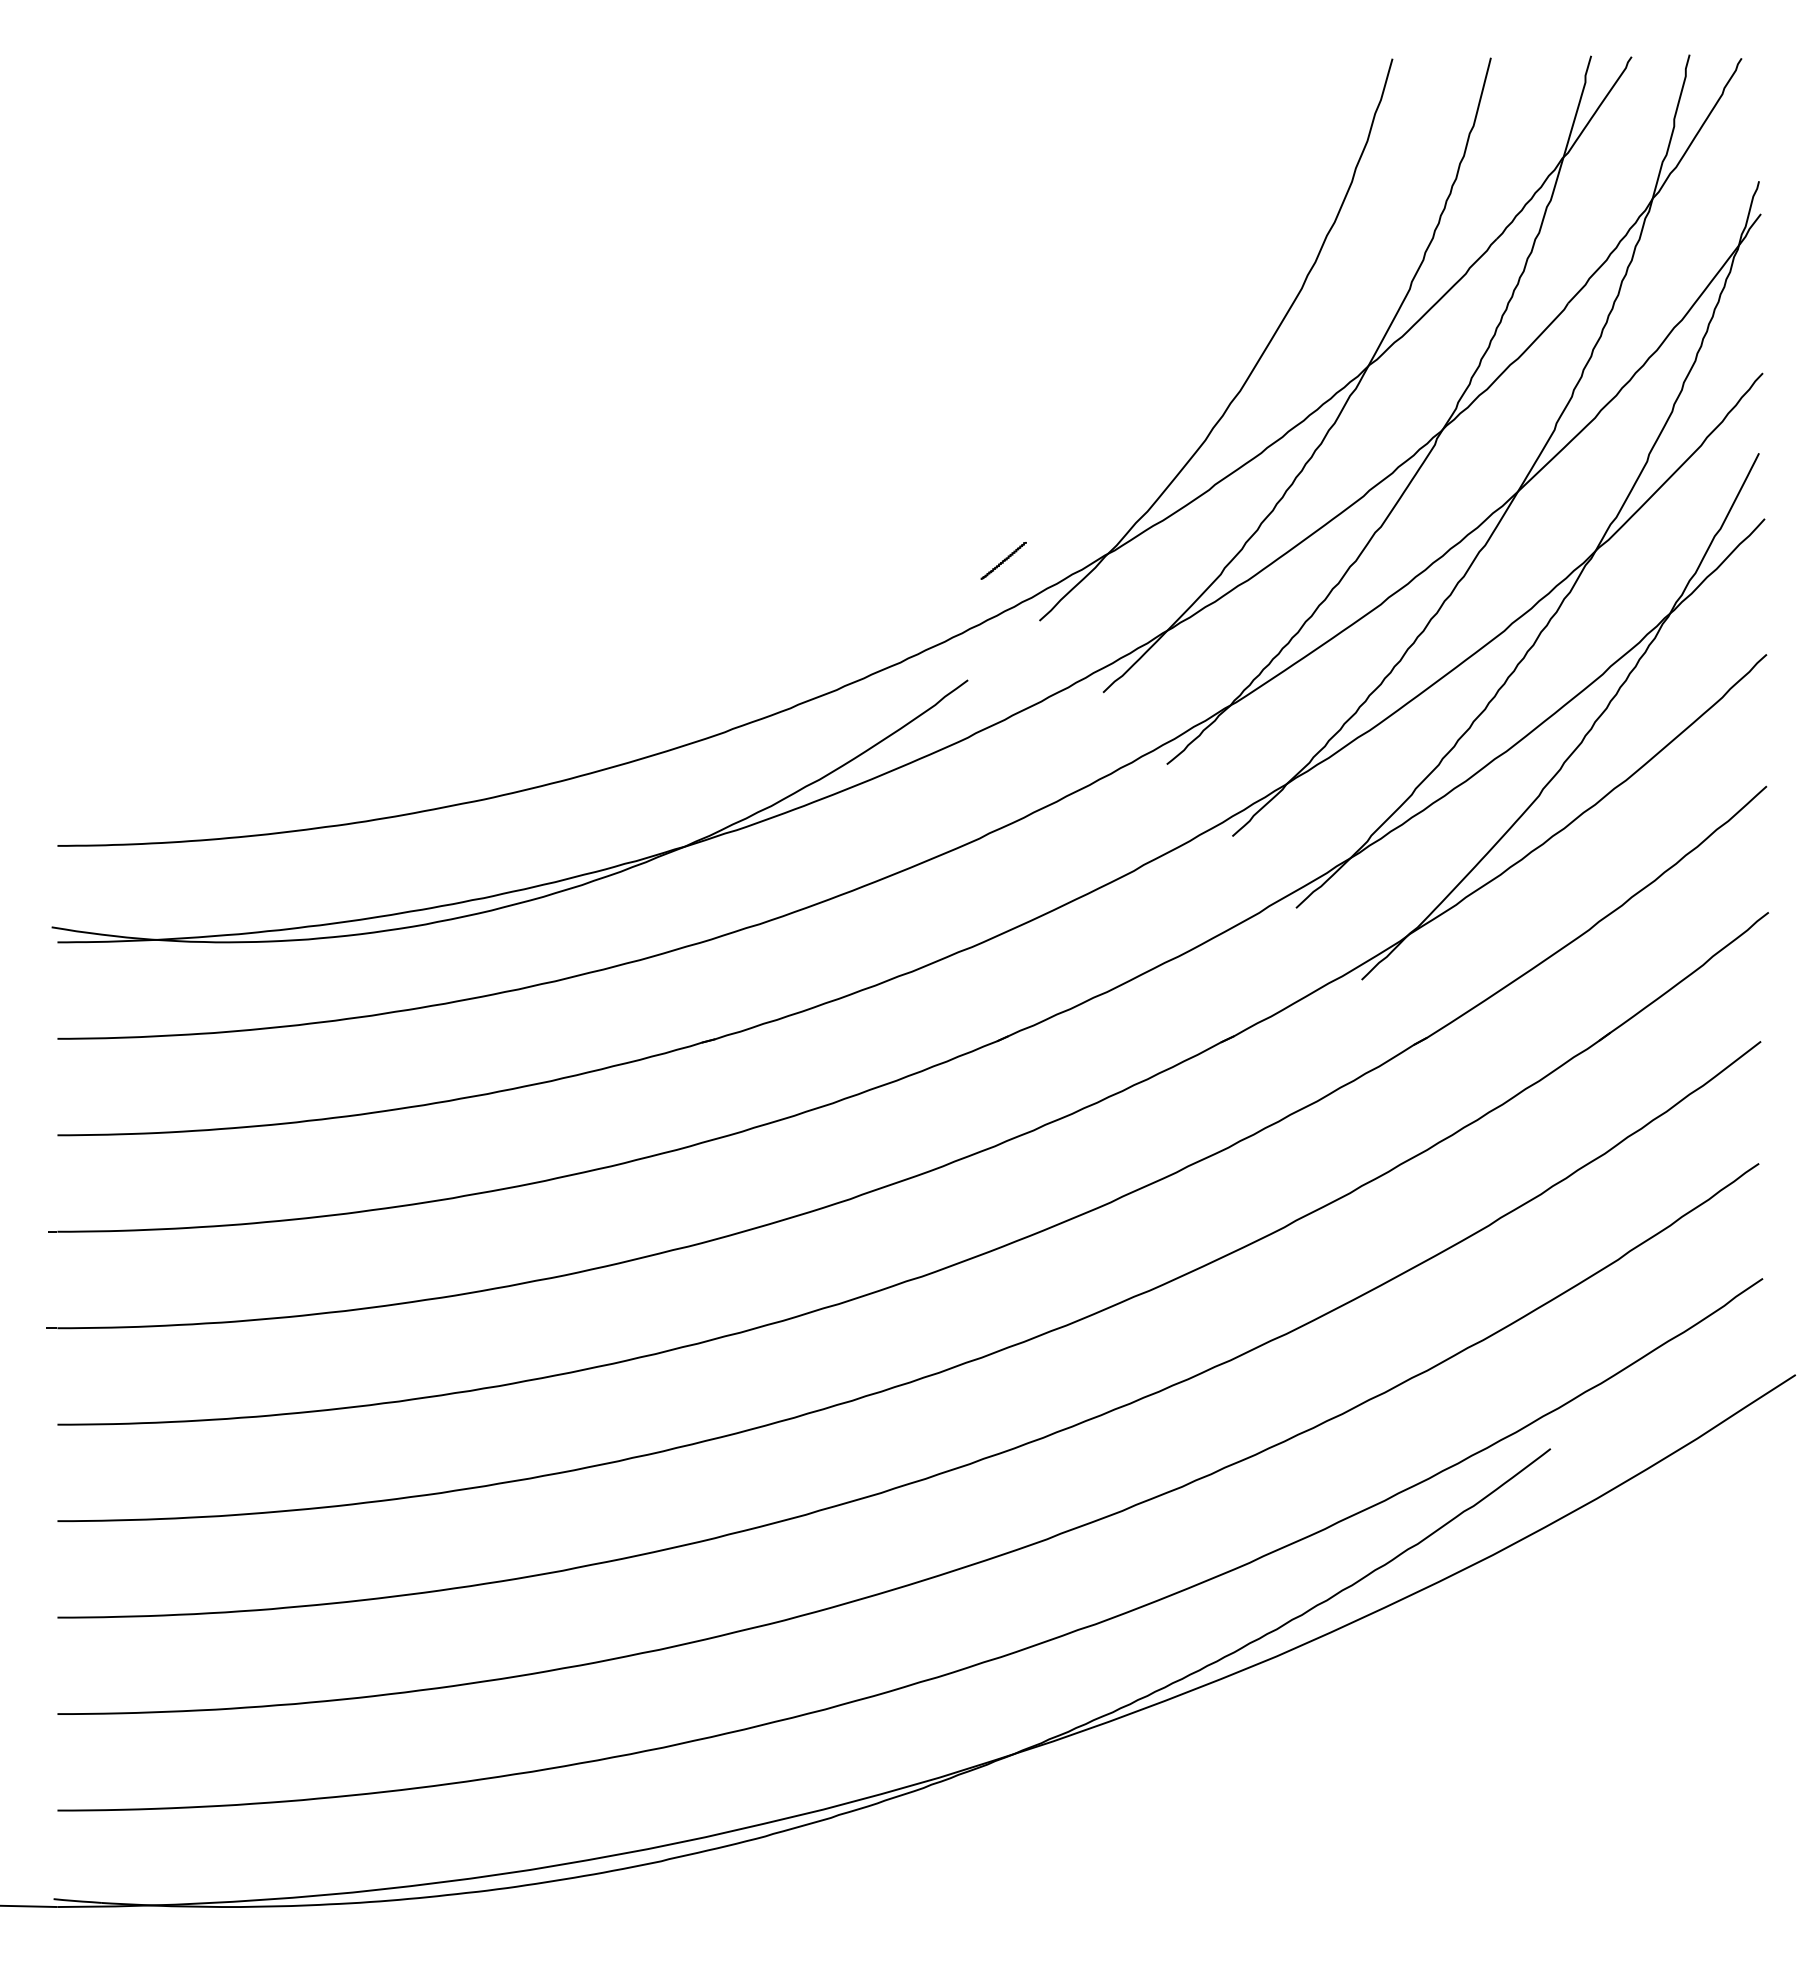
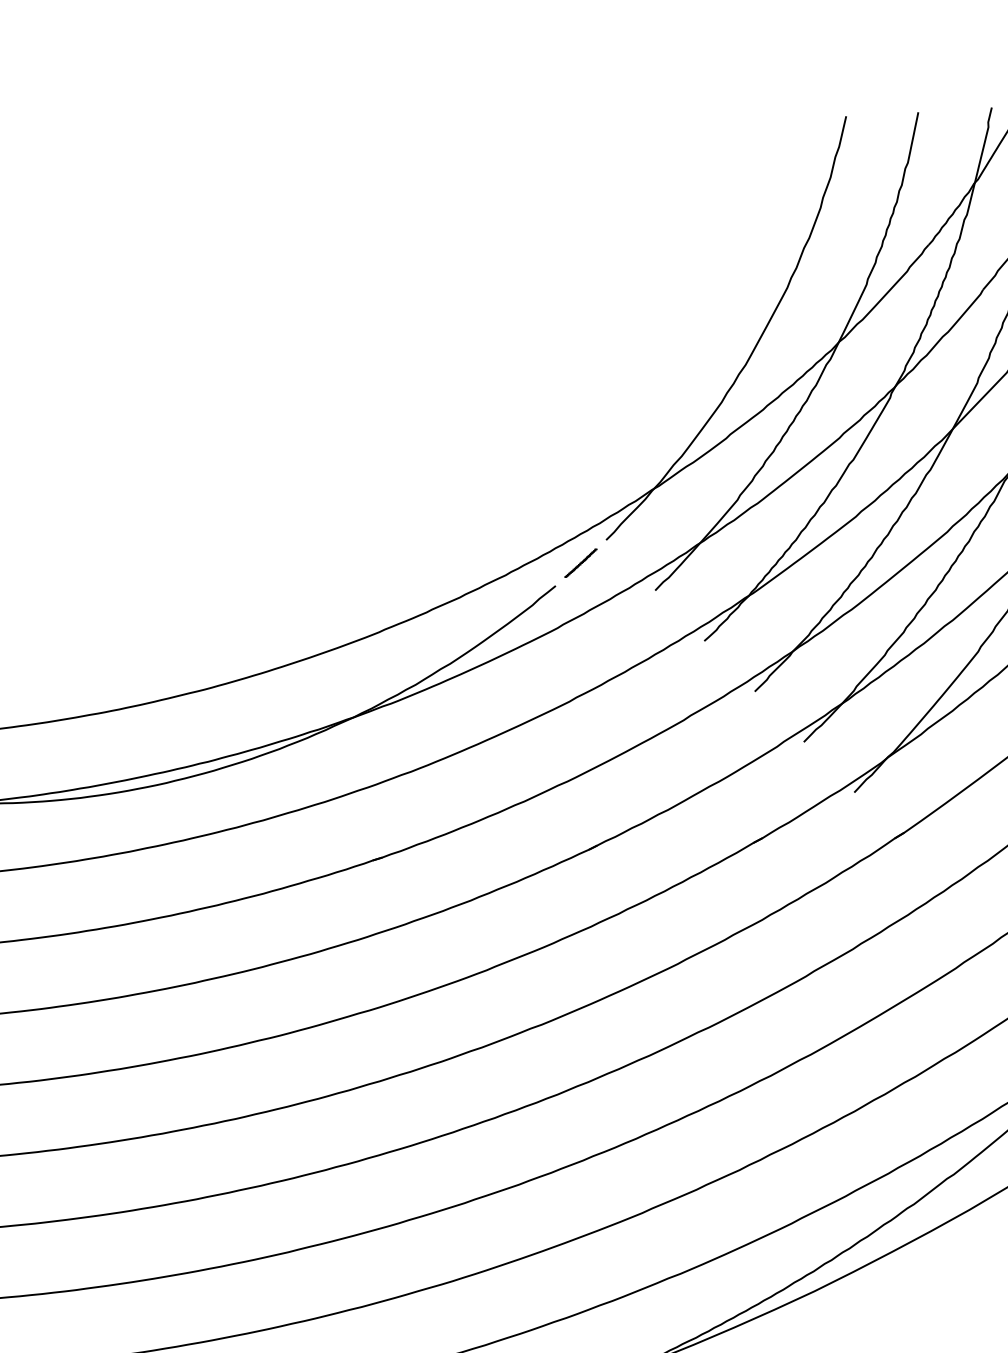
line: (1003, 560) -> (580, 562), moved

